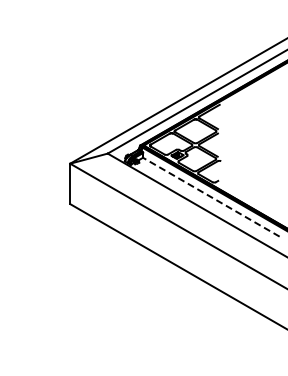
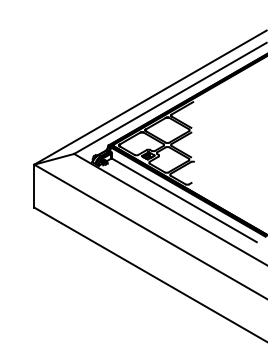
line: (211, 197) -> (184, 200), dashed -> solid

